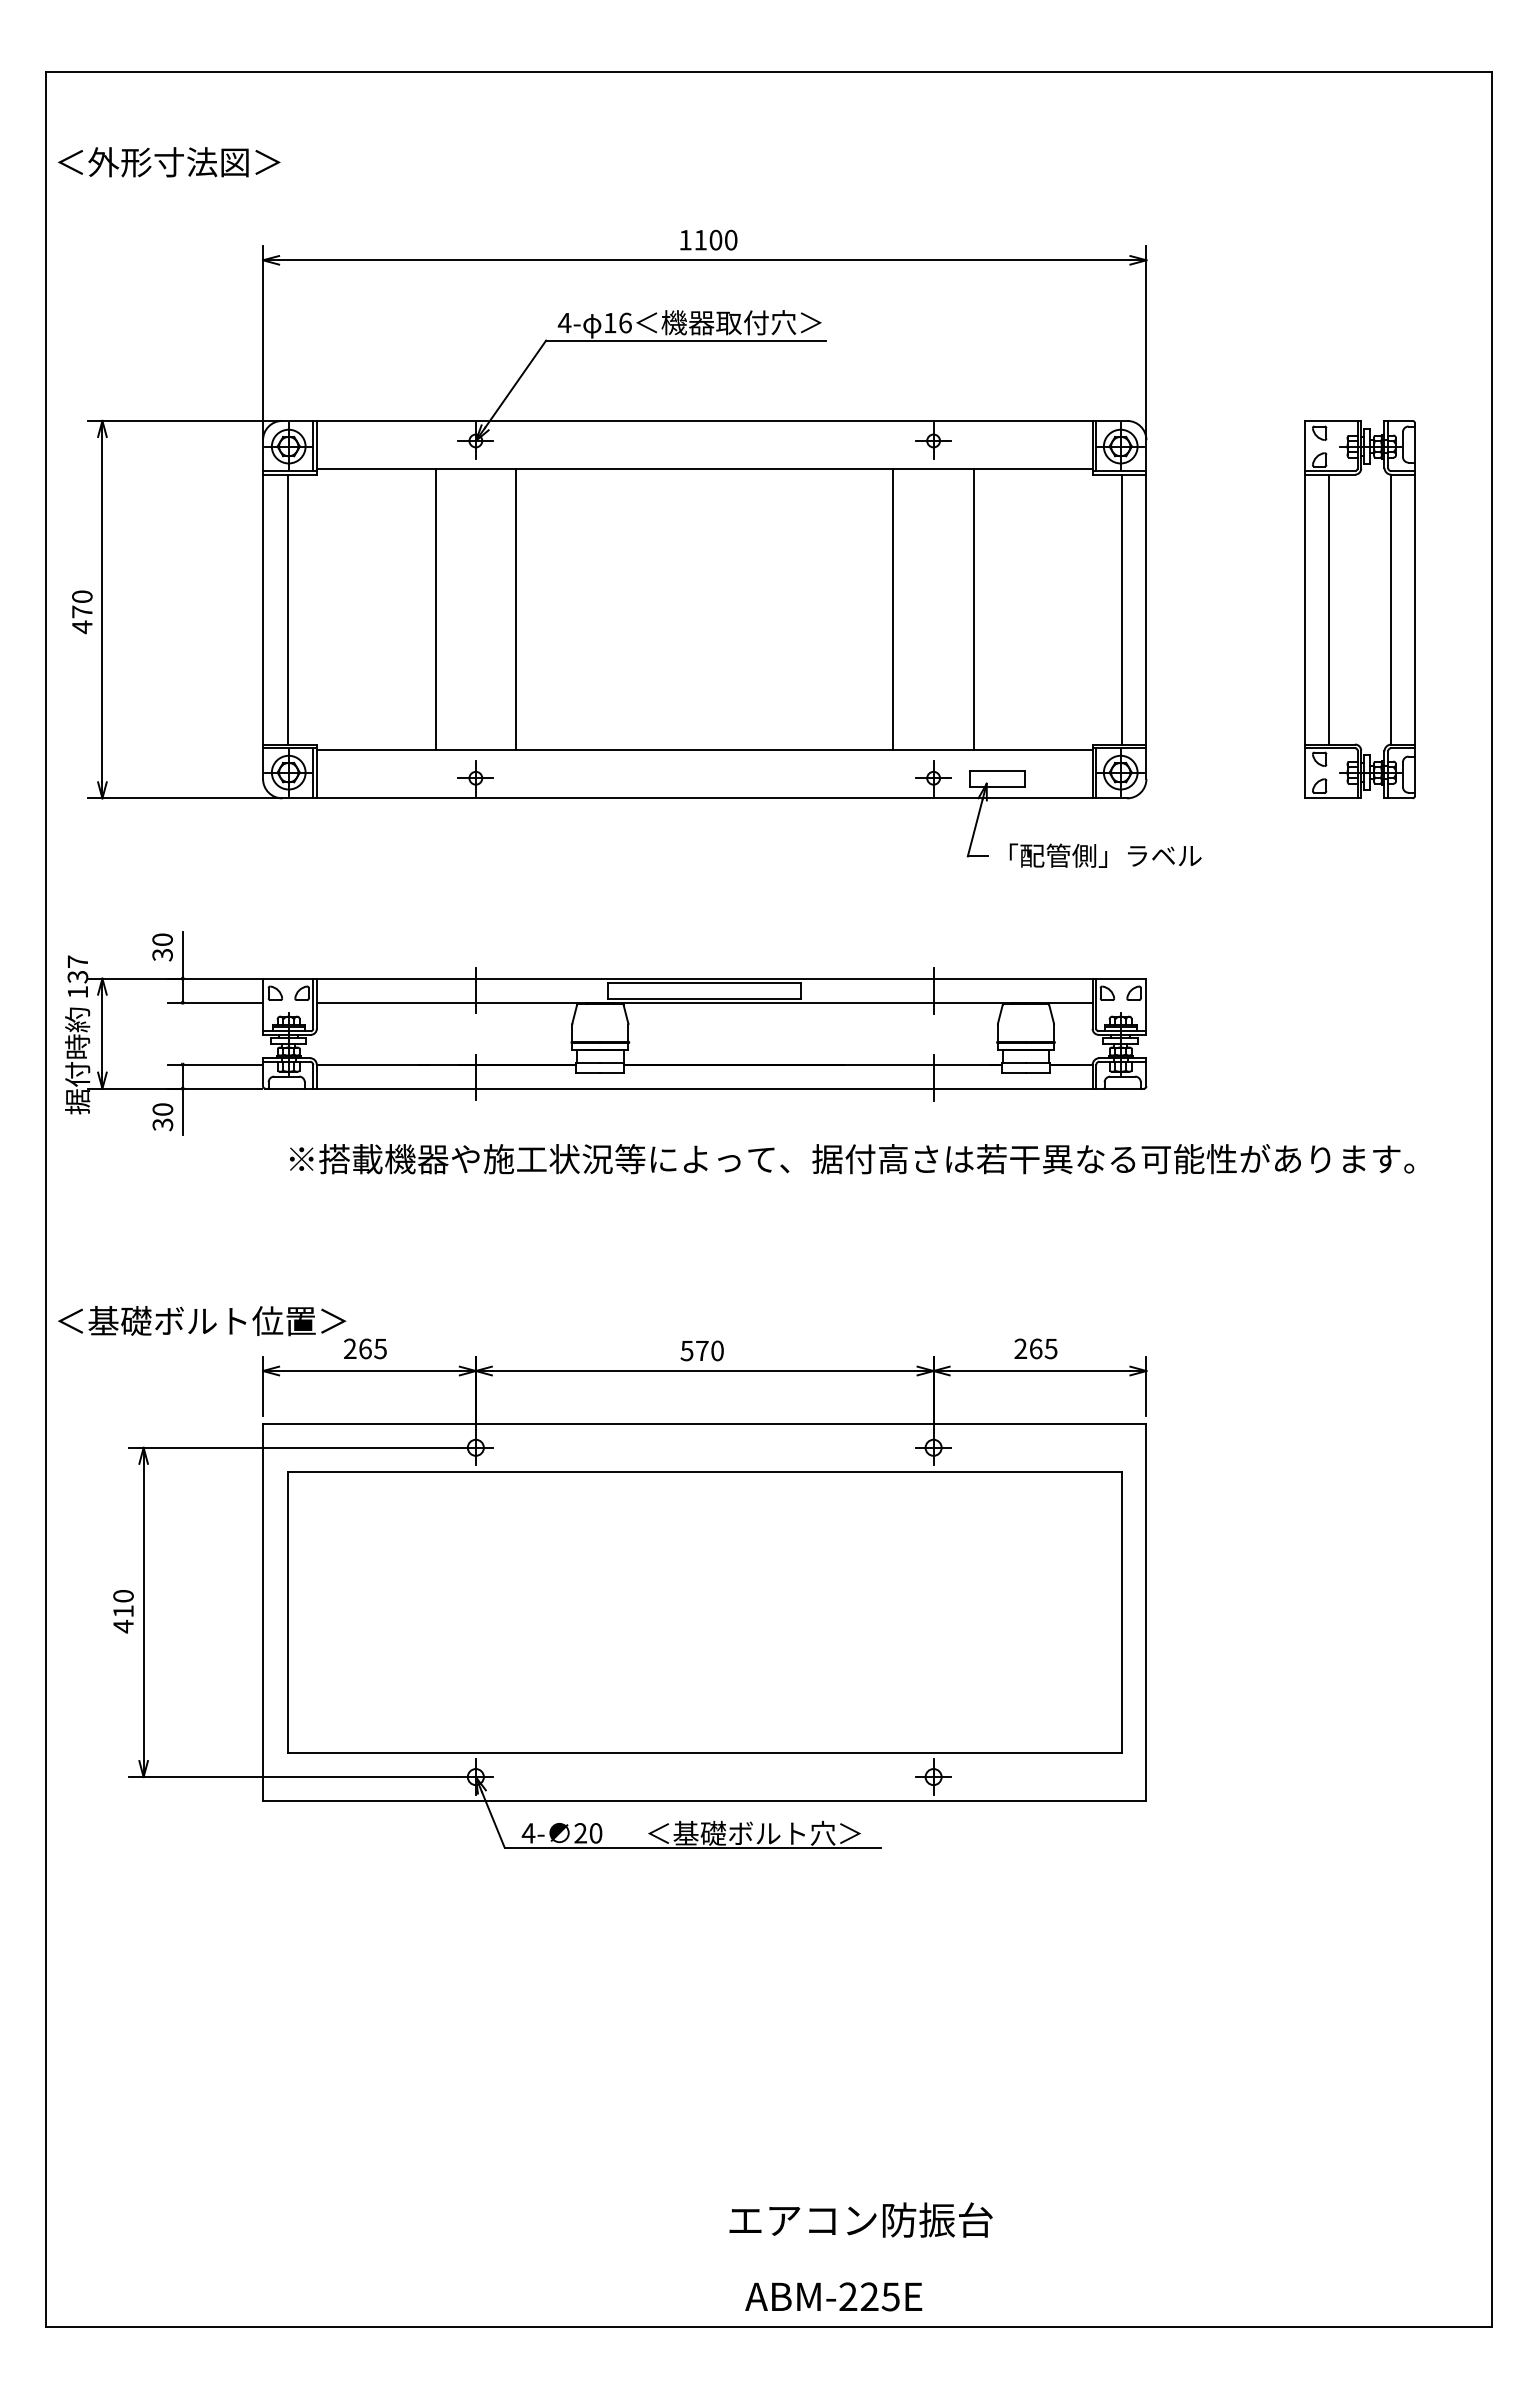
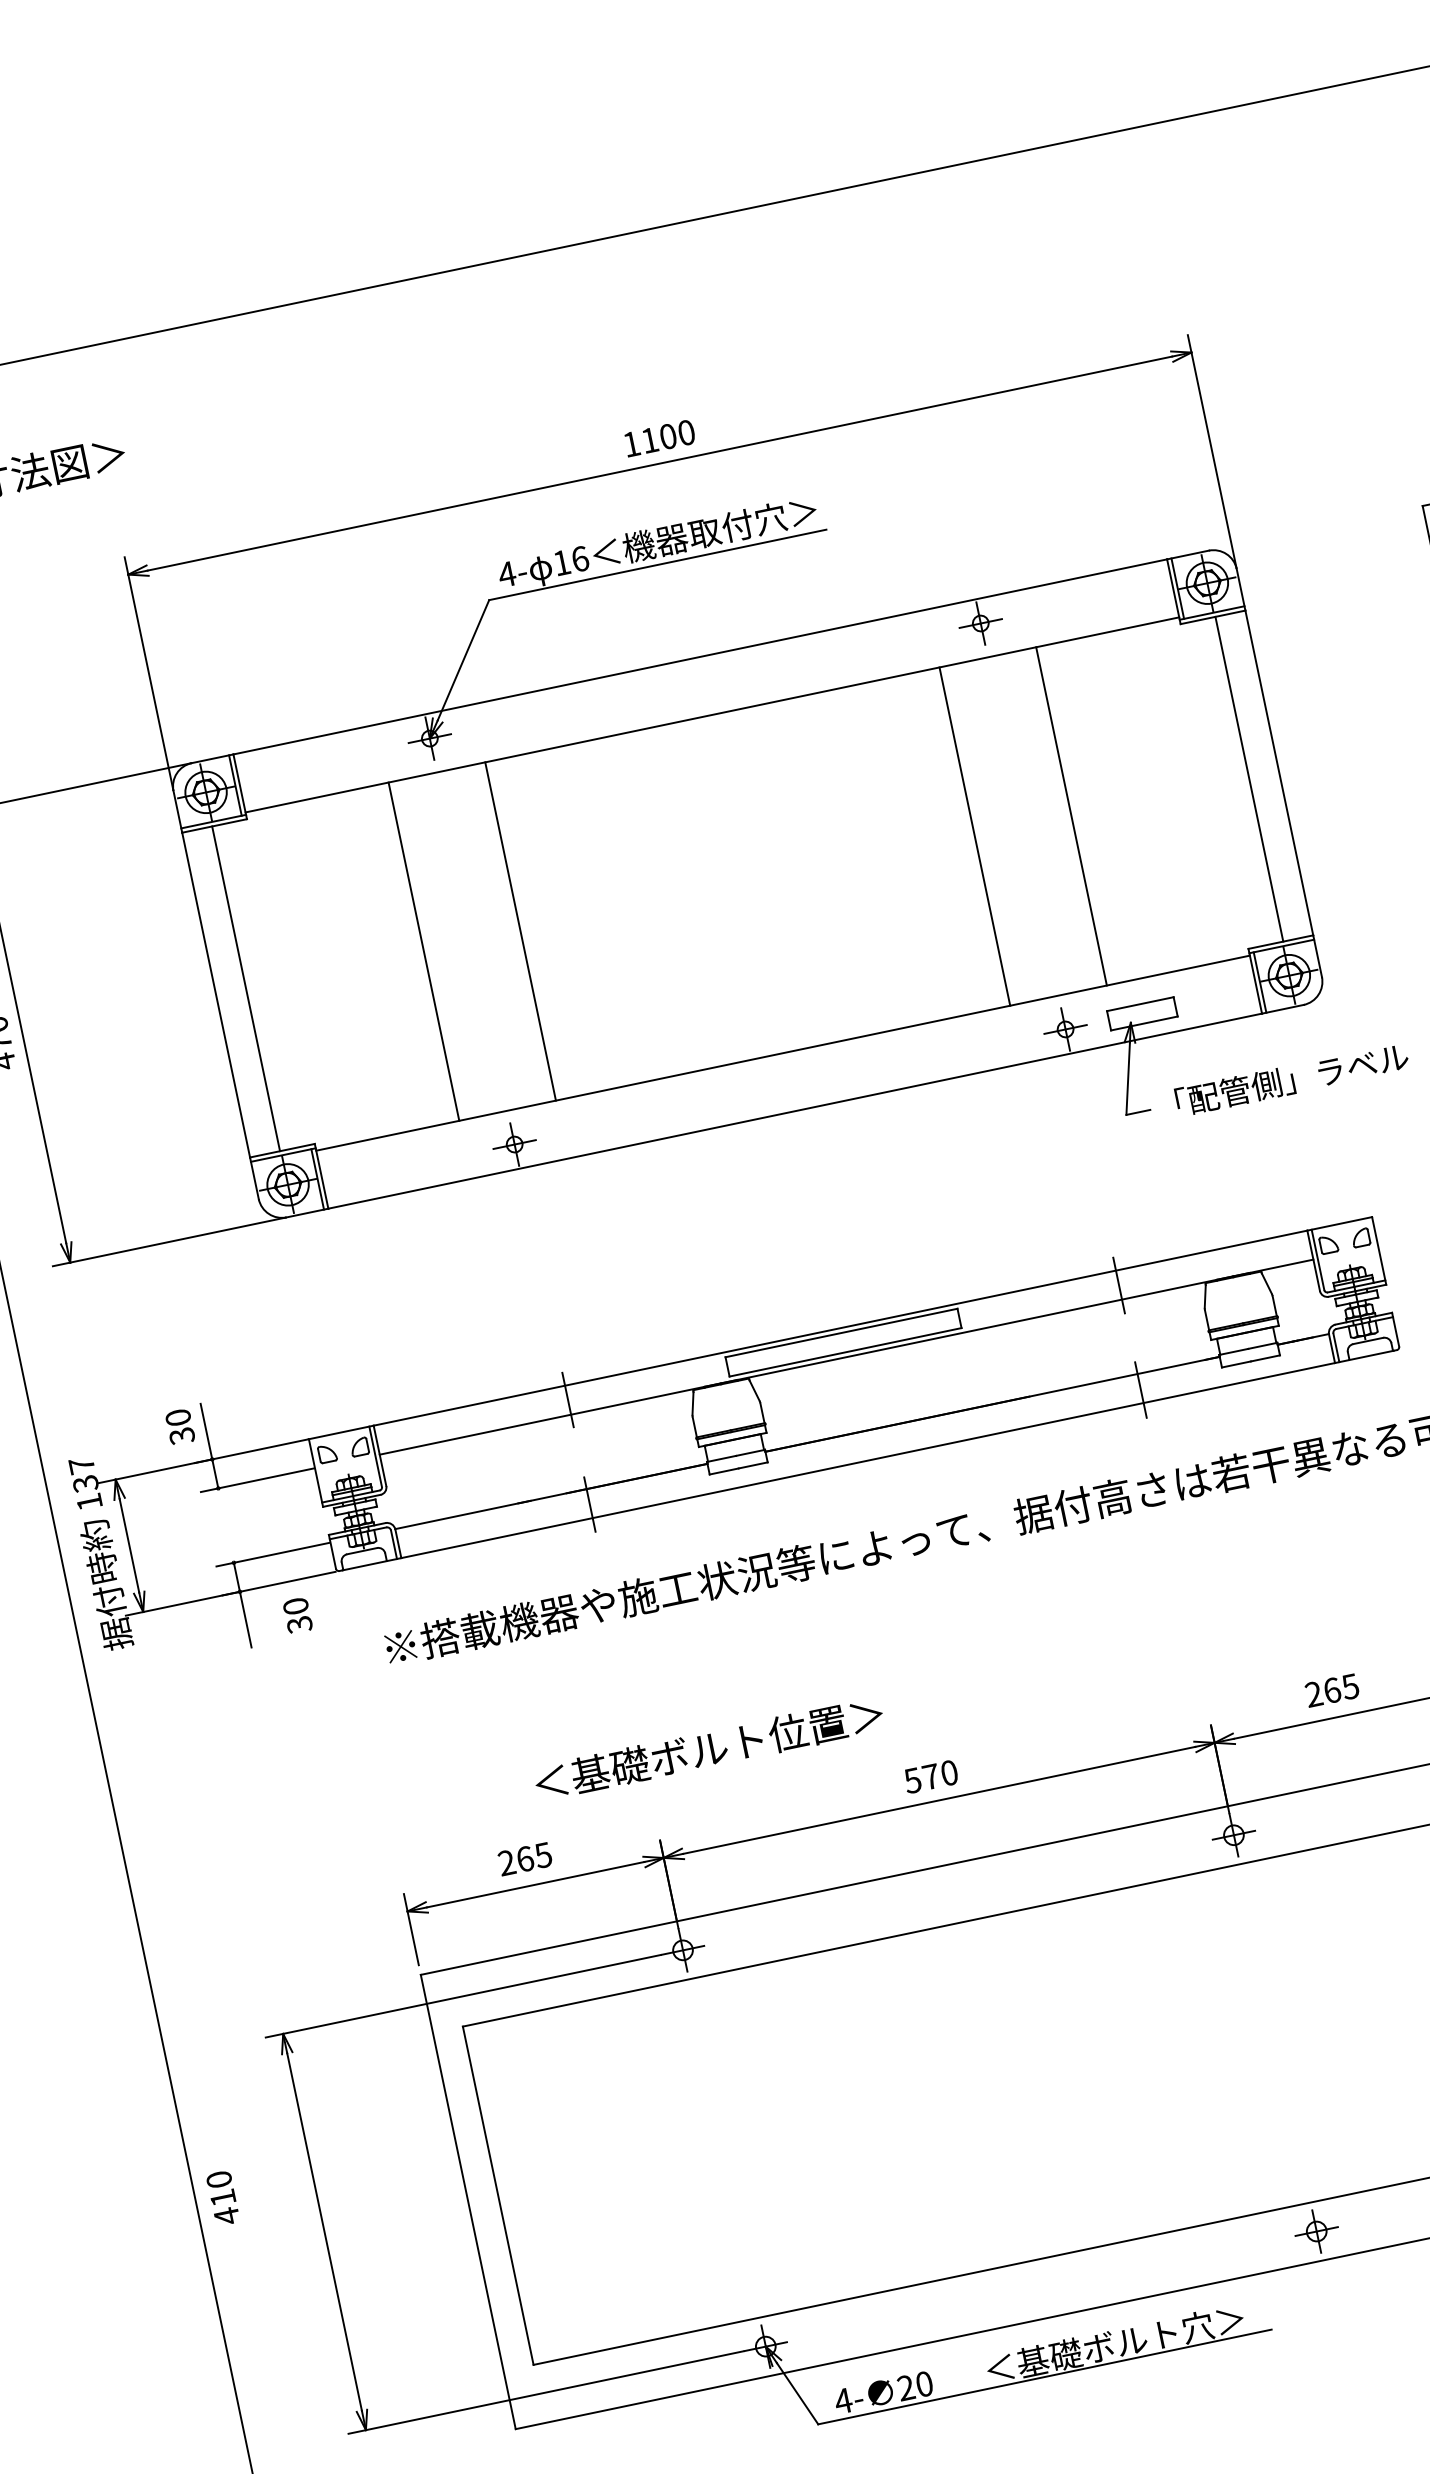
text: (162, 1117) -> (297, 1616), moved
text: (202, 1321) -> (709, 1749), moved
text: (123, 1611) -> (223, 2198), moved

